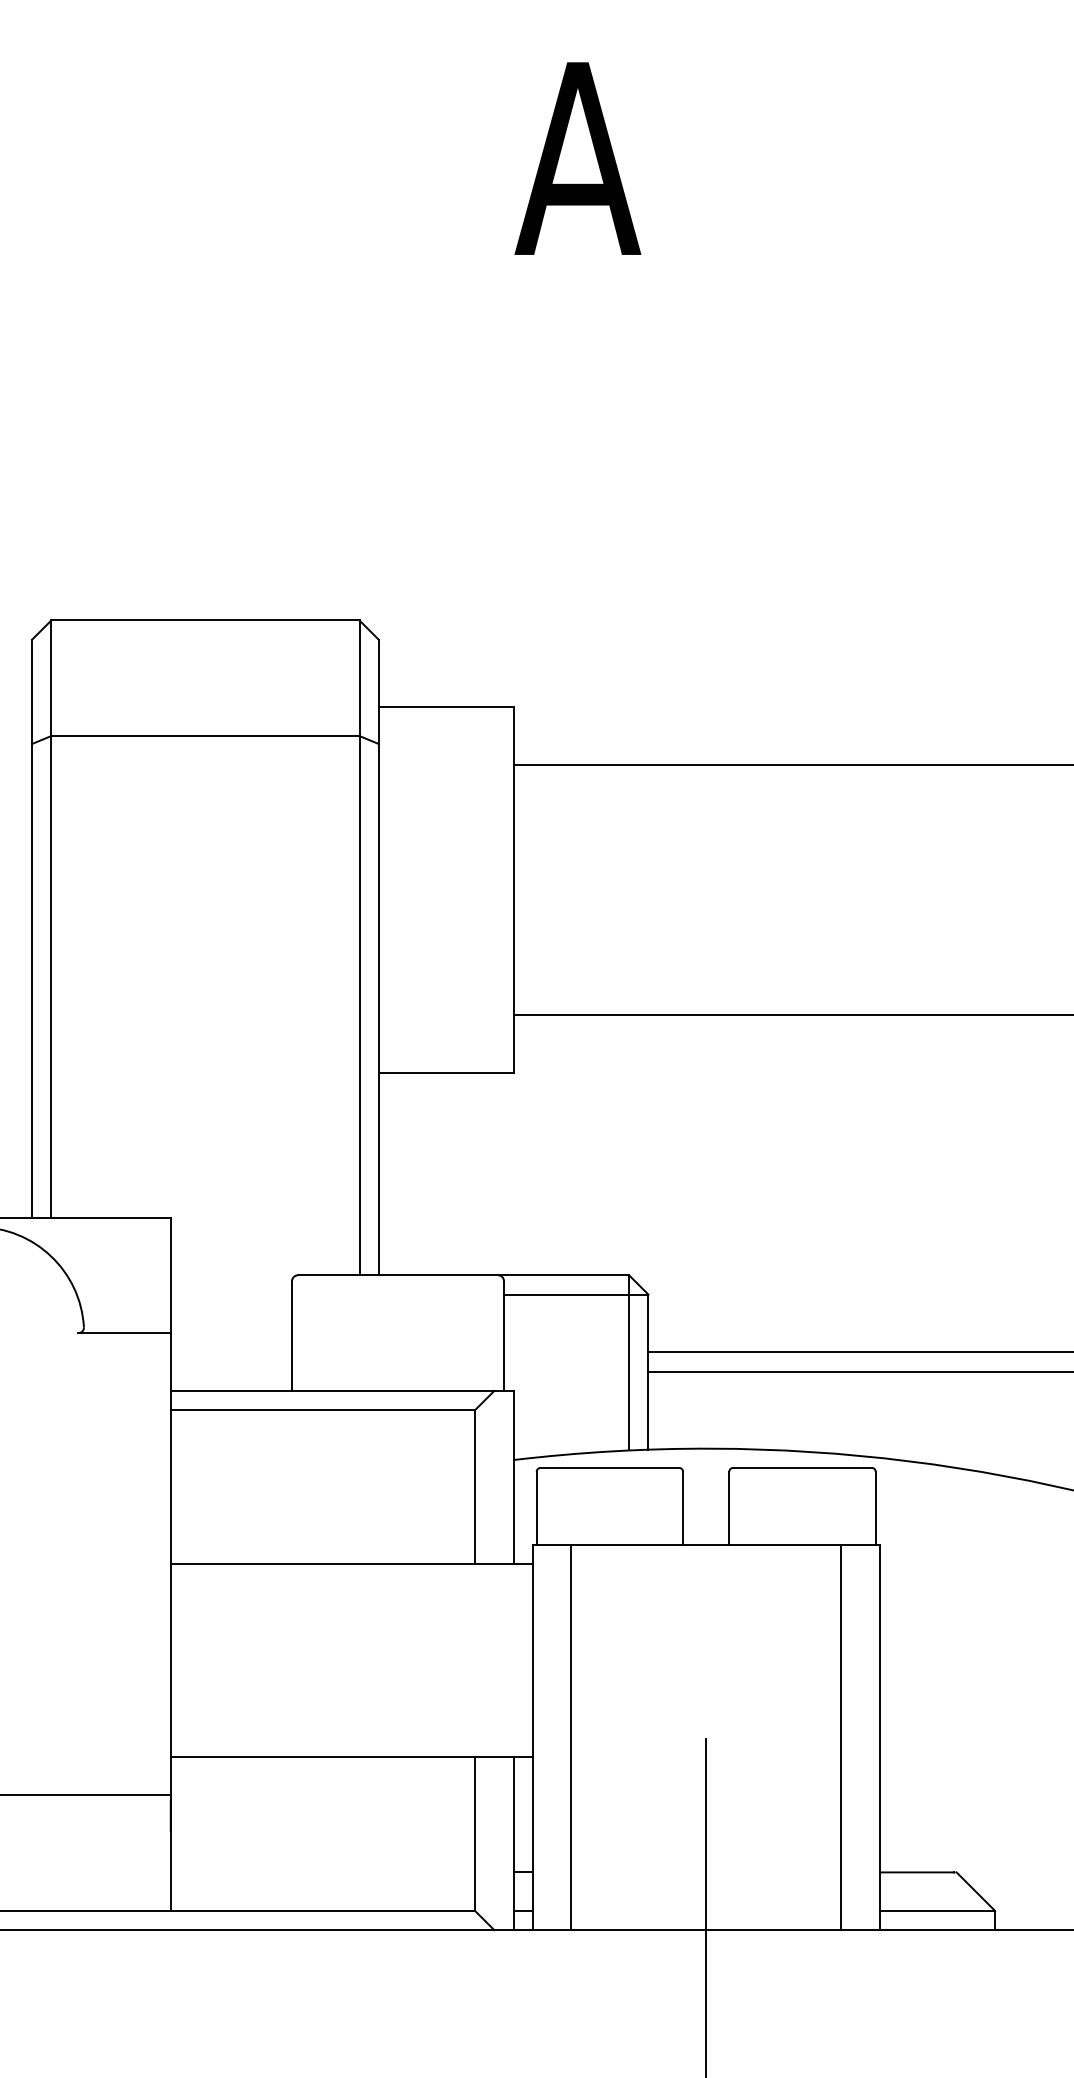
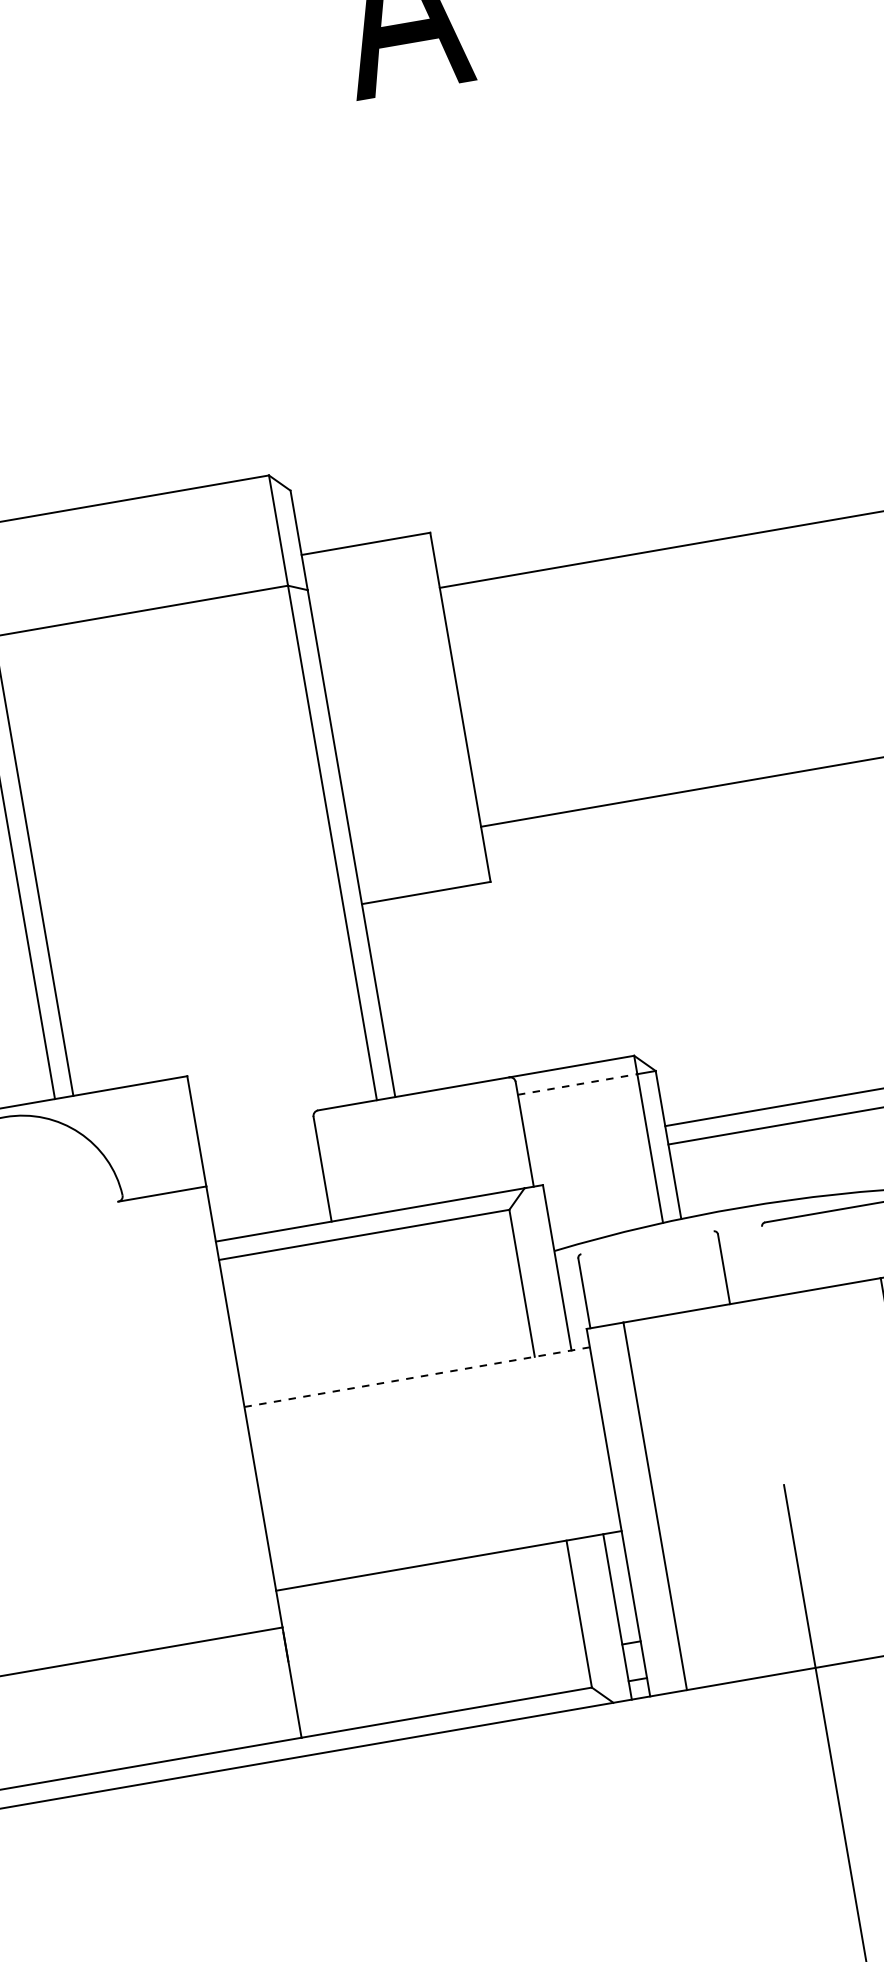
line: (566, 1294) -> (577, 1084), solid -> dashed
line: (609, 1467) -> (647, 1242), removed
line: (729, 1507) -> (768, 1260), removed
line: (351, 1564) -> (416, 1377), solid -> dashed

